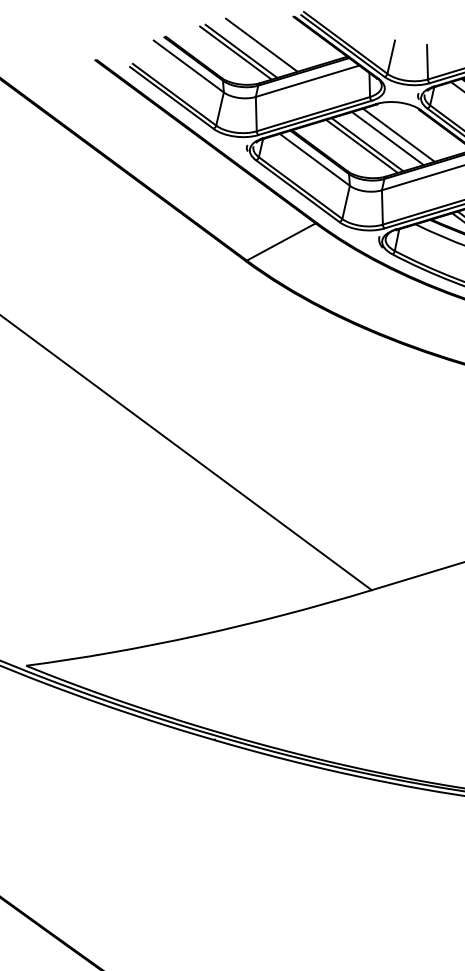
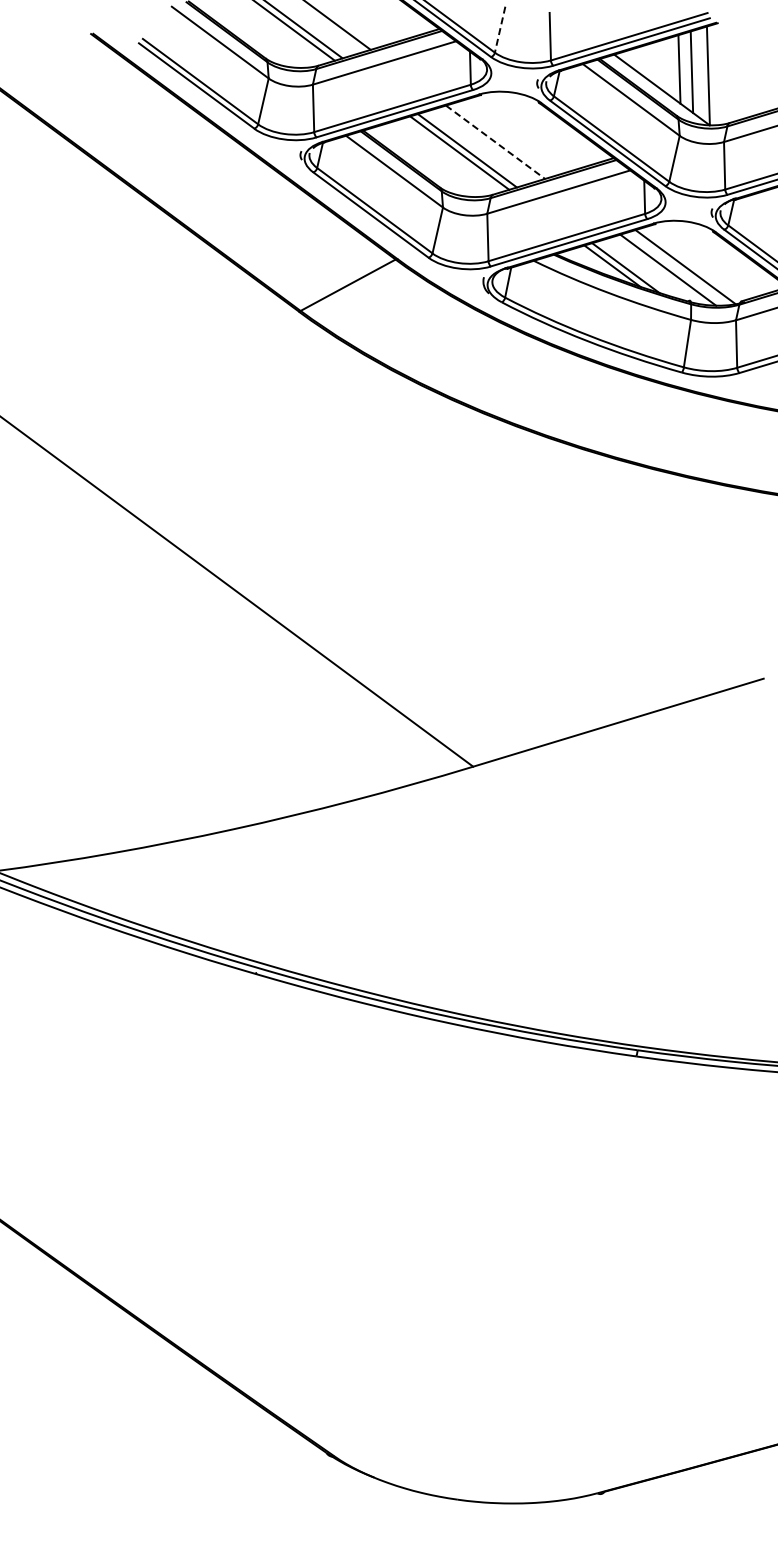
line: (391, 57) -> (500, 29), solid -> dashed
line: (398, 135) -> (510, 137), removed
line: (387, 138) -> (495, 142), solid -> dashed

